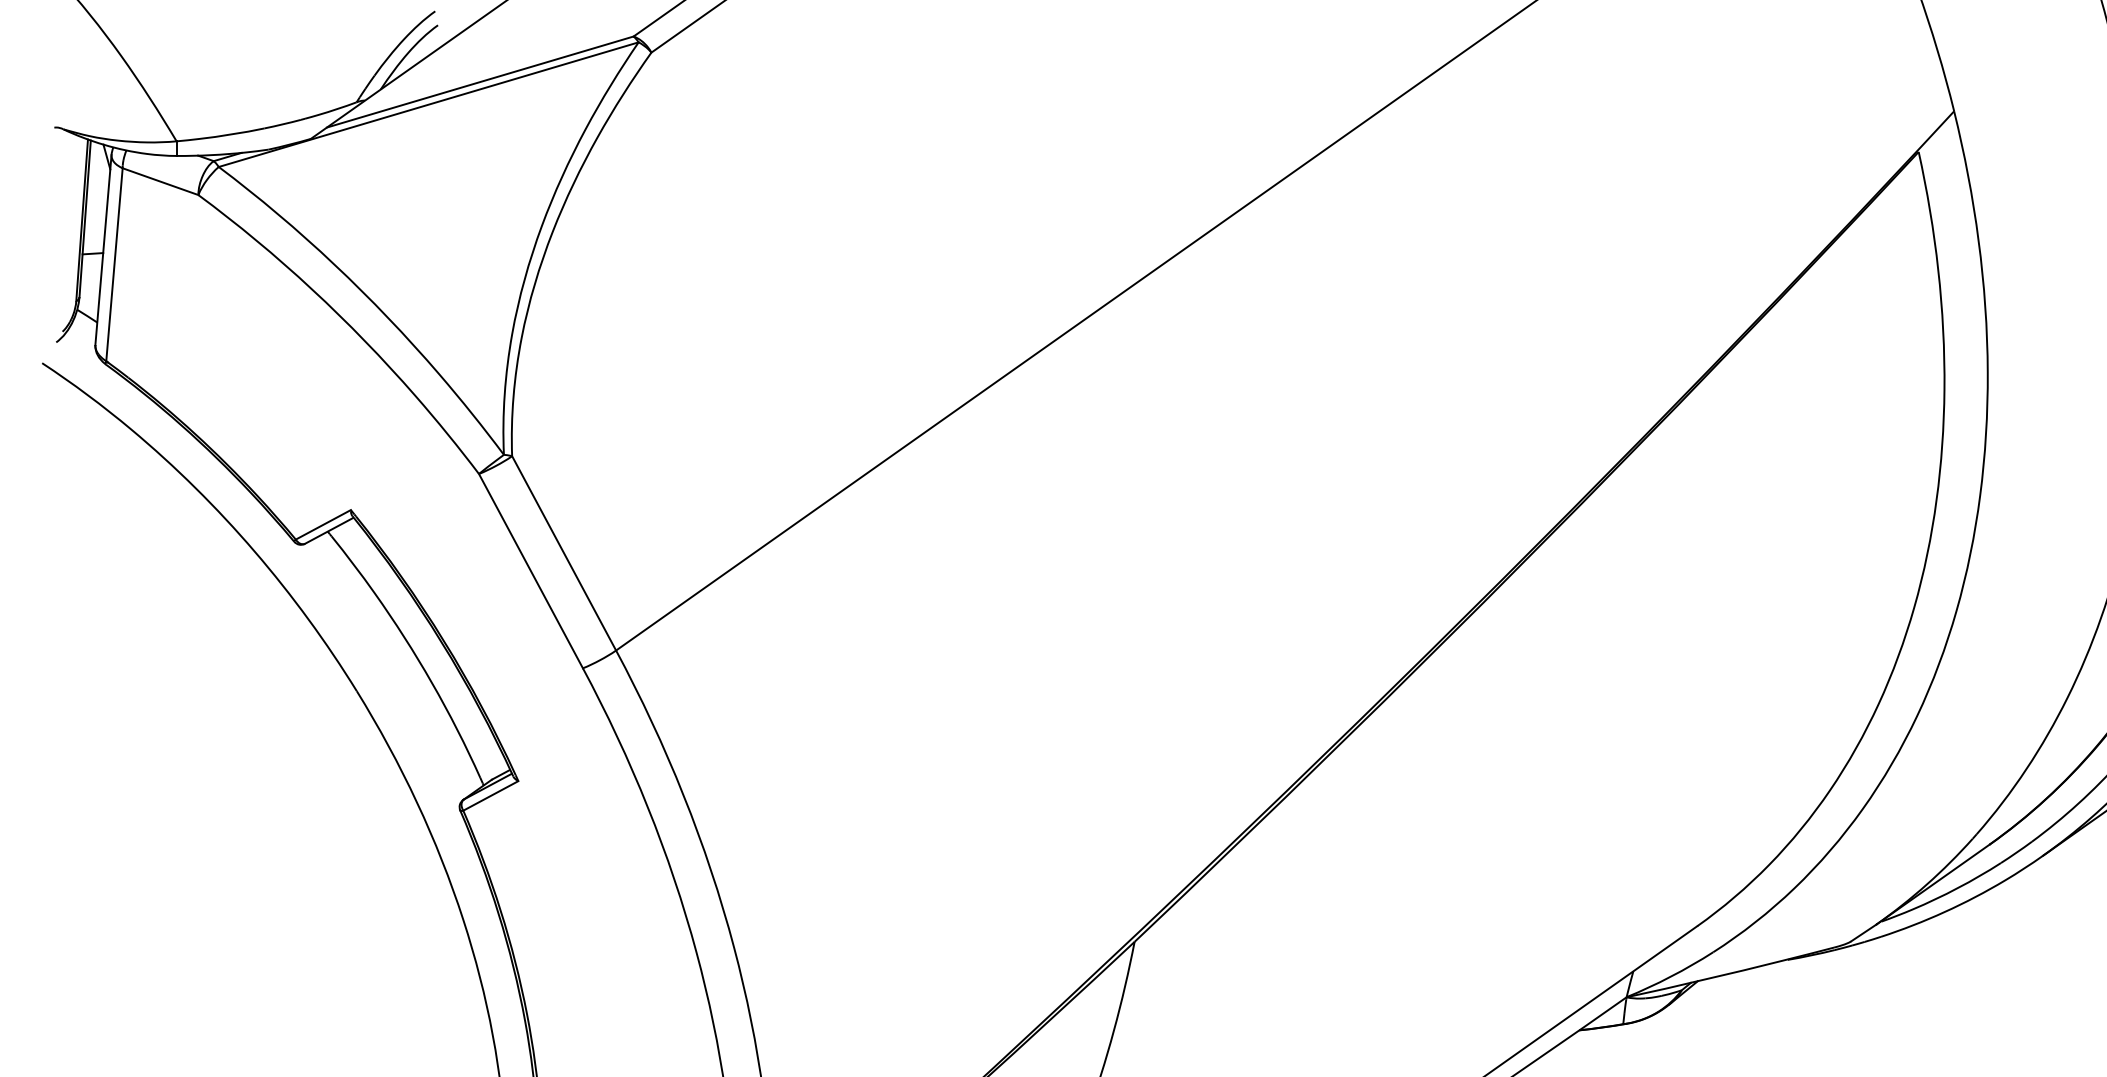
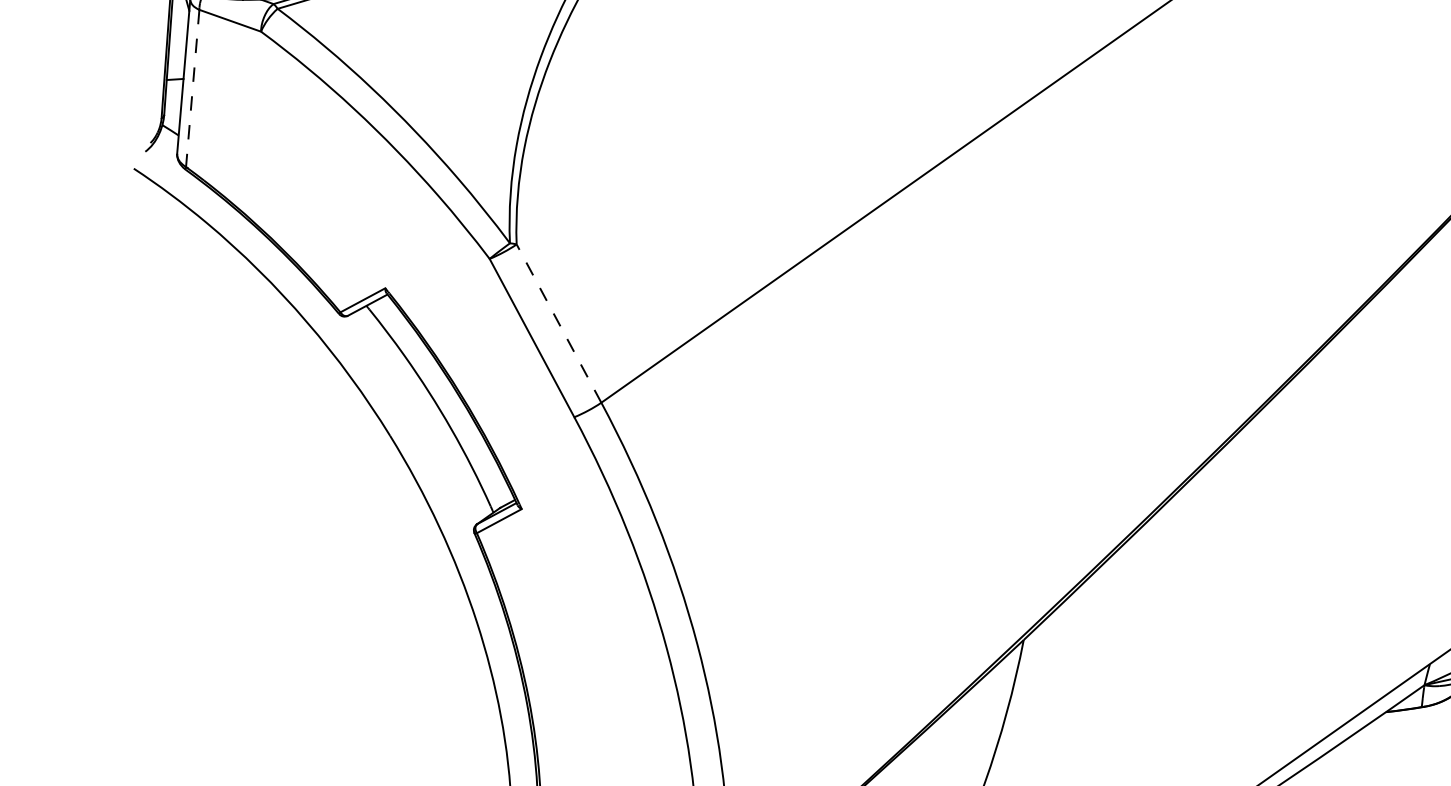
line: (114, 264) -> (192, 88), solid -> dashed
line: (563, 552) -> (558, 322), solid -> dashed

